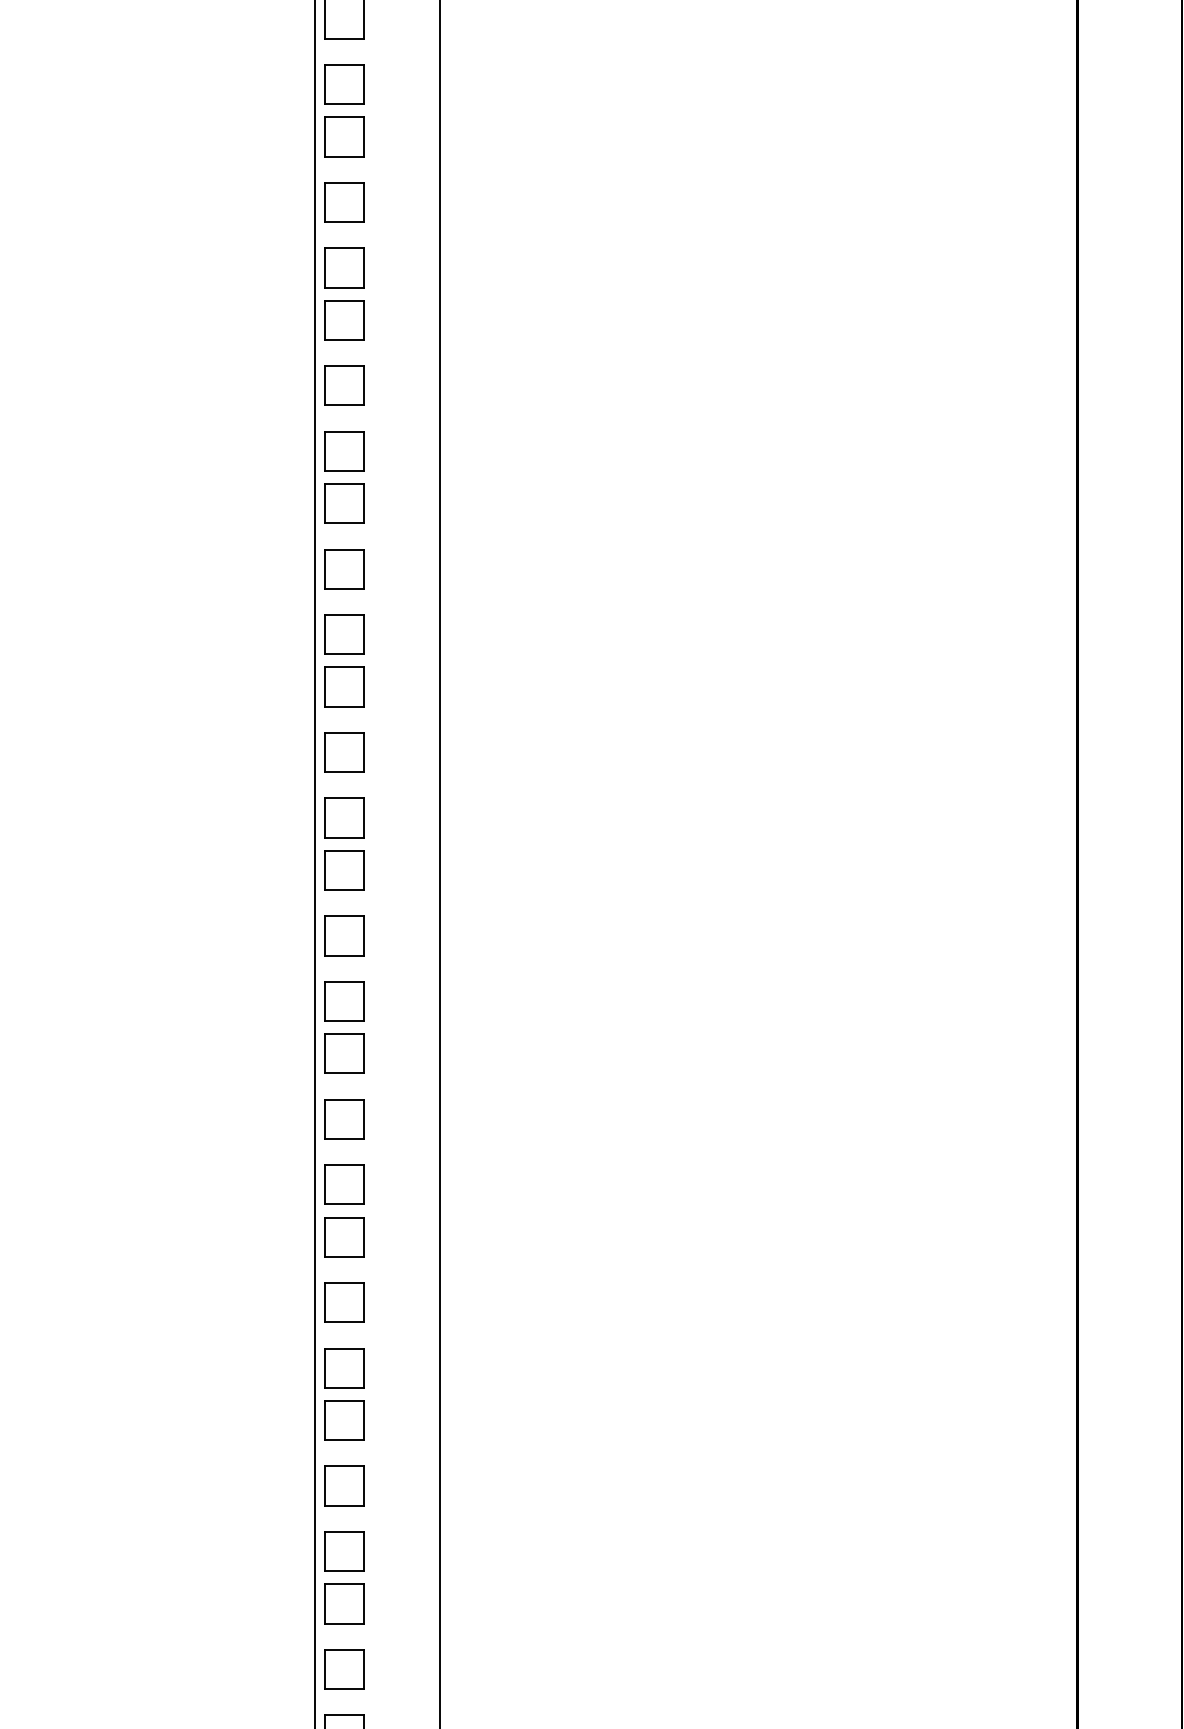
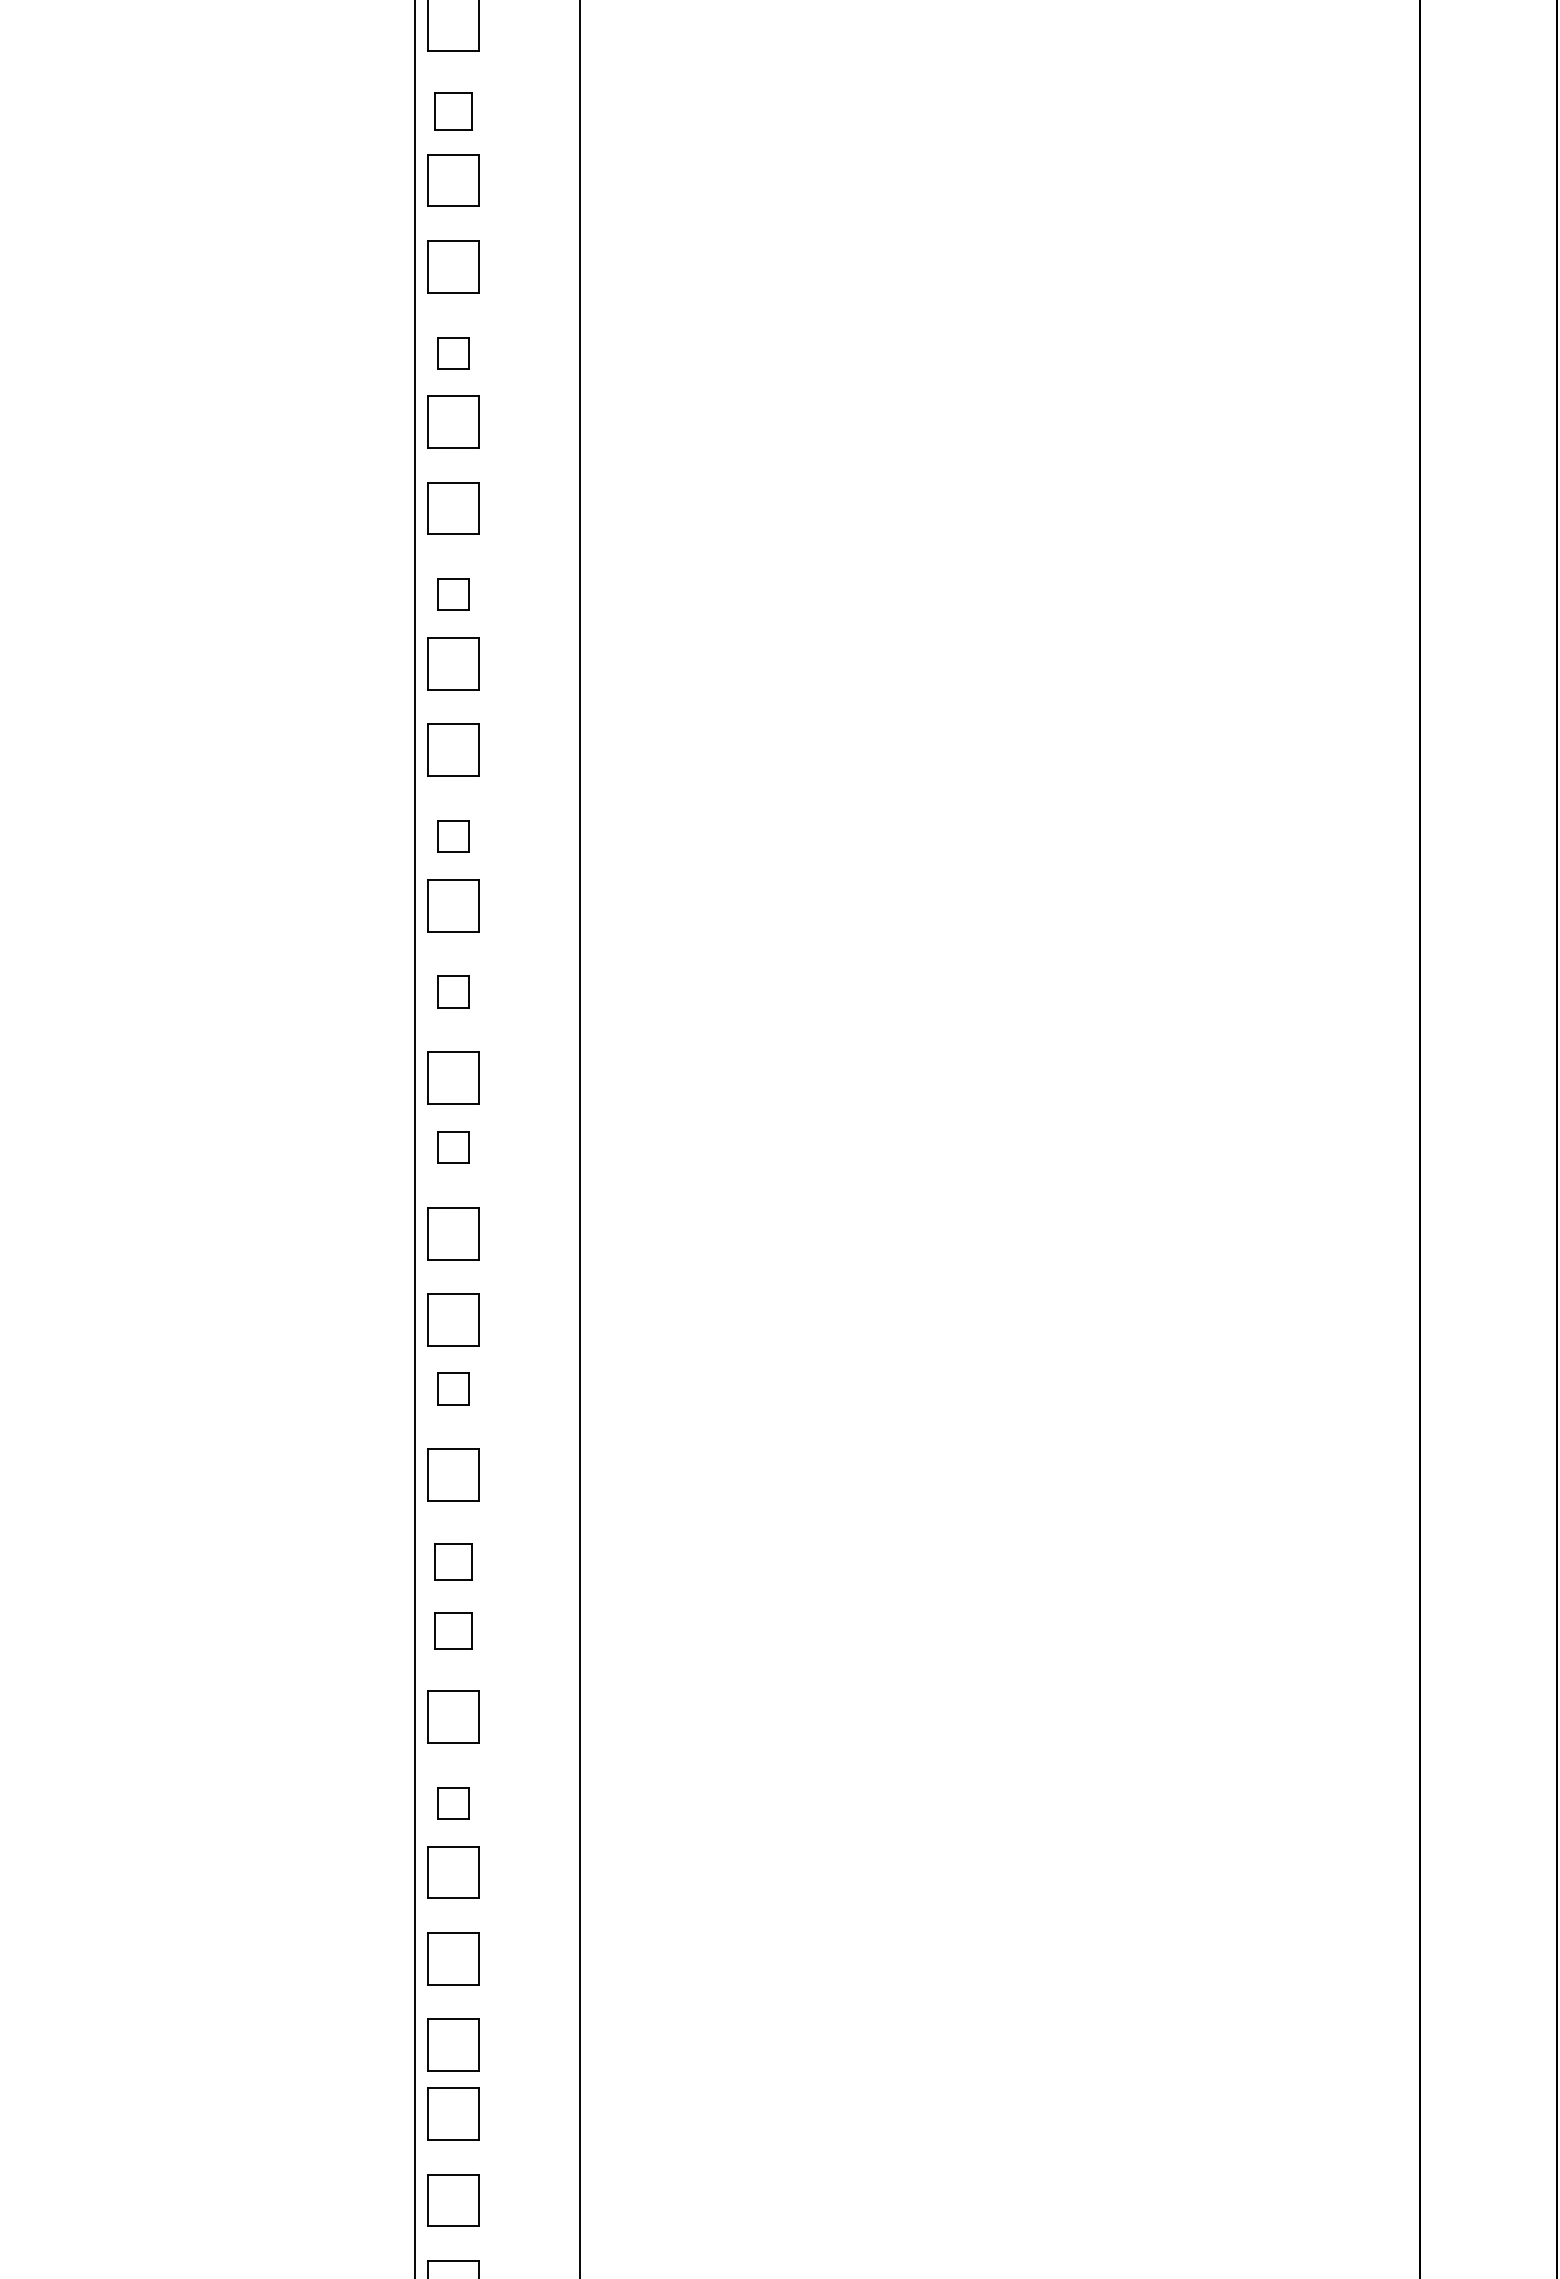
part: (344, 84) -> (453, 111), size x0.7
part: (344, 267) -> (453, 352), size x0.6
part: (344, 450) -> (453, 594), size x0.6
part: (344, 634) -> (453, 836), size x0.6
part: (344, 752) -> (453, 991), size x0.6
part: (344, 869) -> (453, 1146), size x0.6
part: (344, 1053) -> (453, 1388), size x0.6
part: (344, 1184) -> (453, 1561), size x0.7
part: (344, 1237) -> (453, 1630), size x0.7
part: (344, 1367) -> (453, 1802), size x0.6

